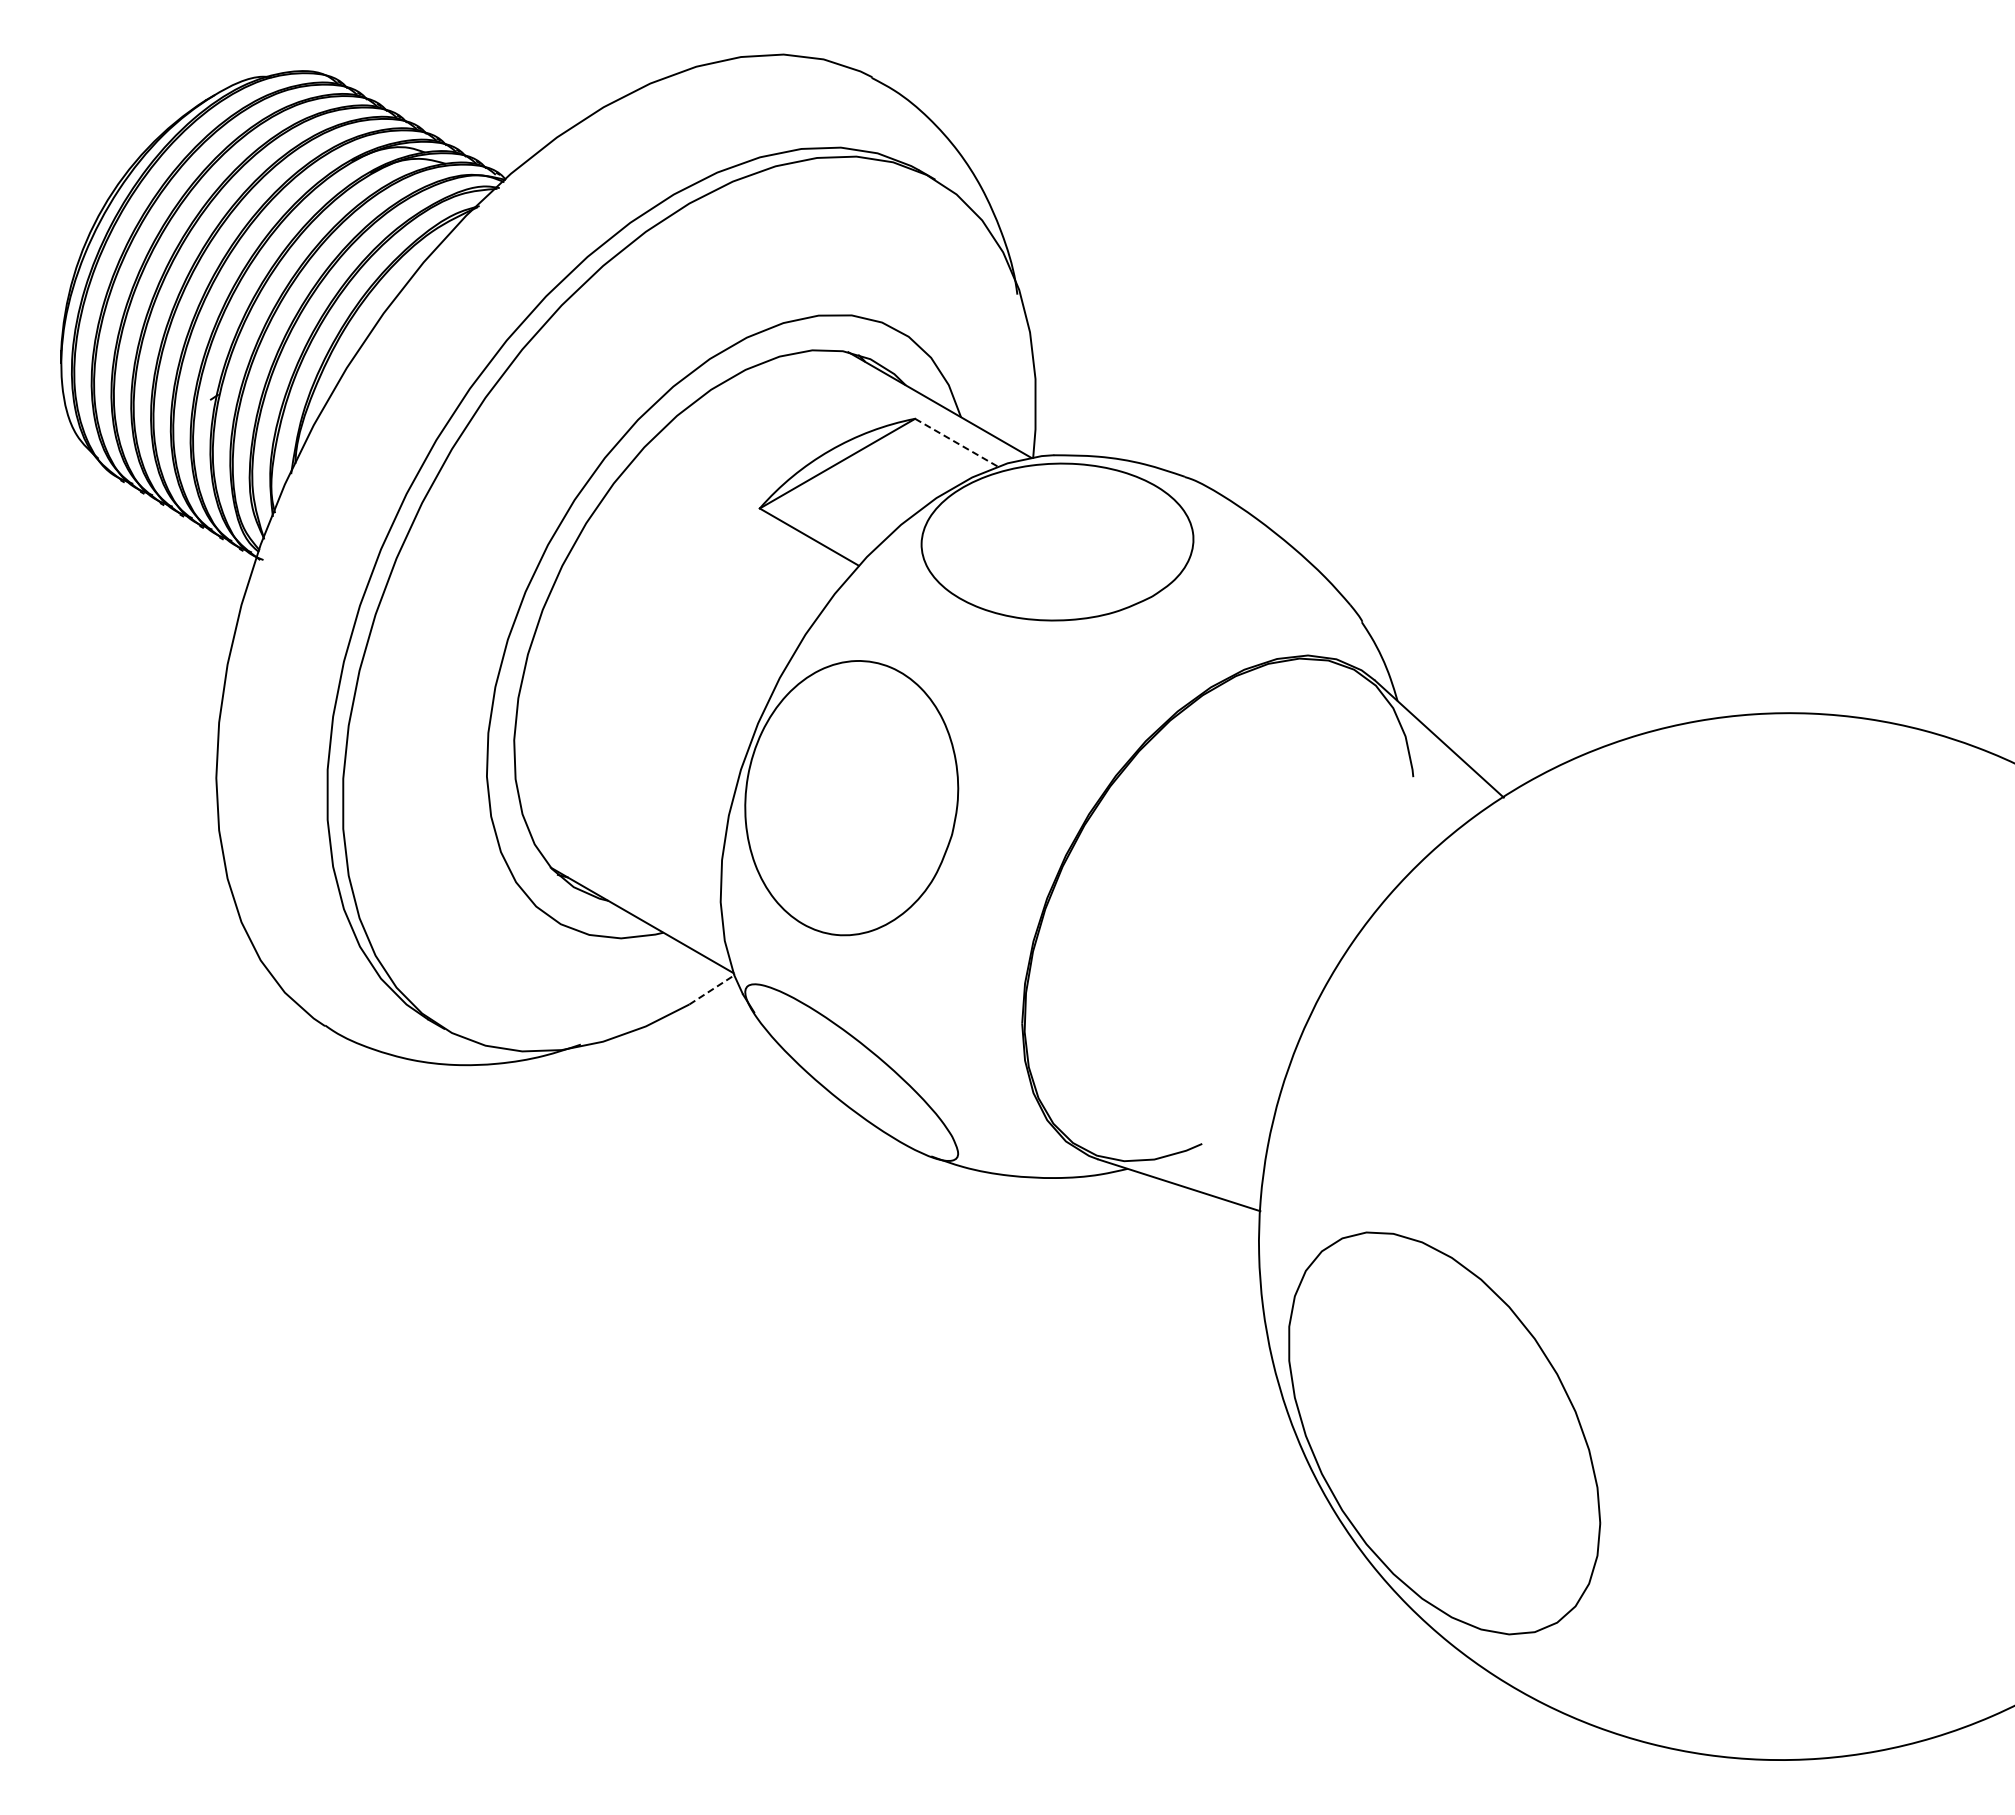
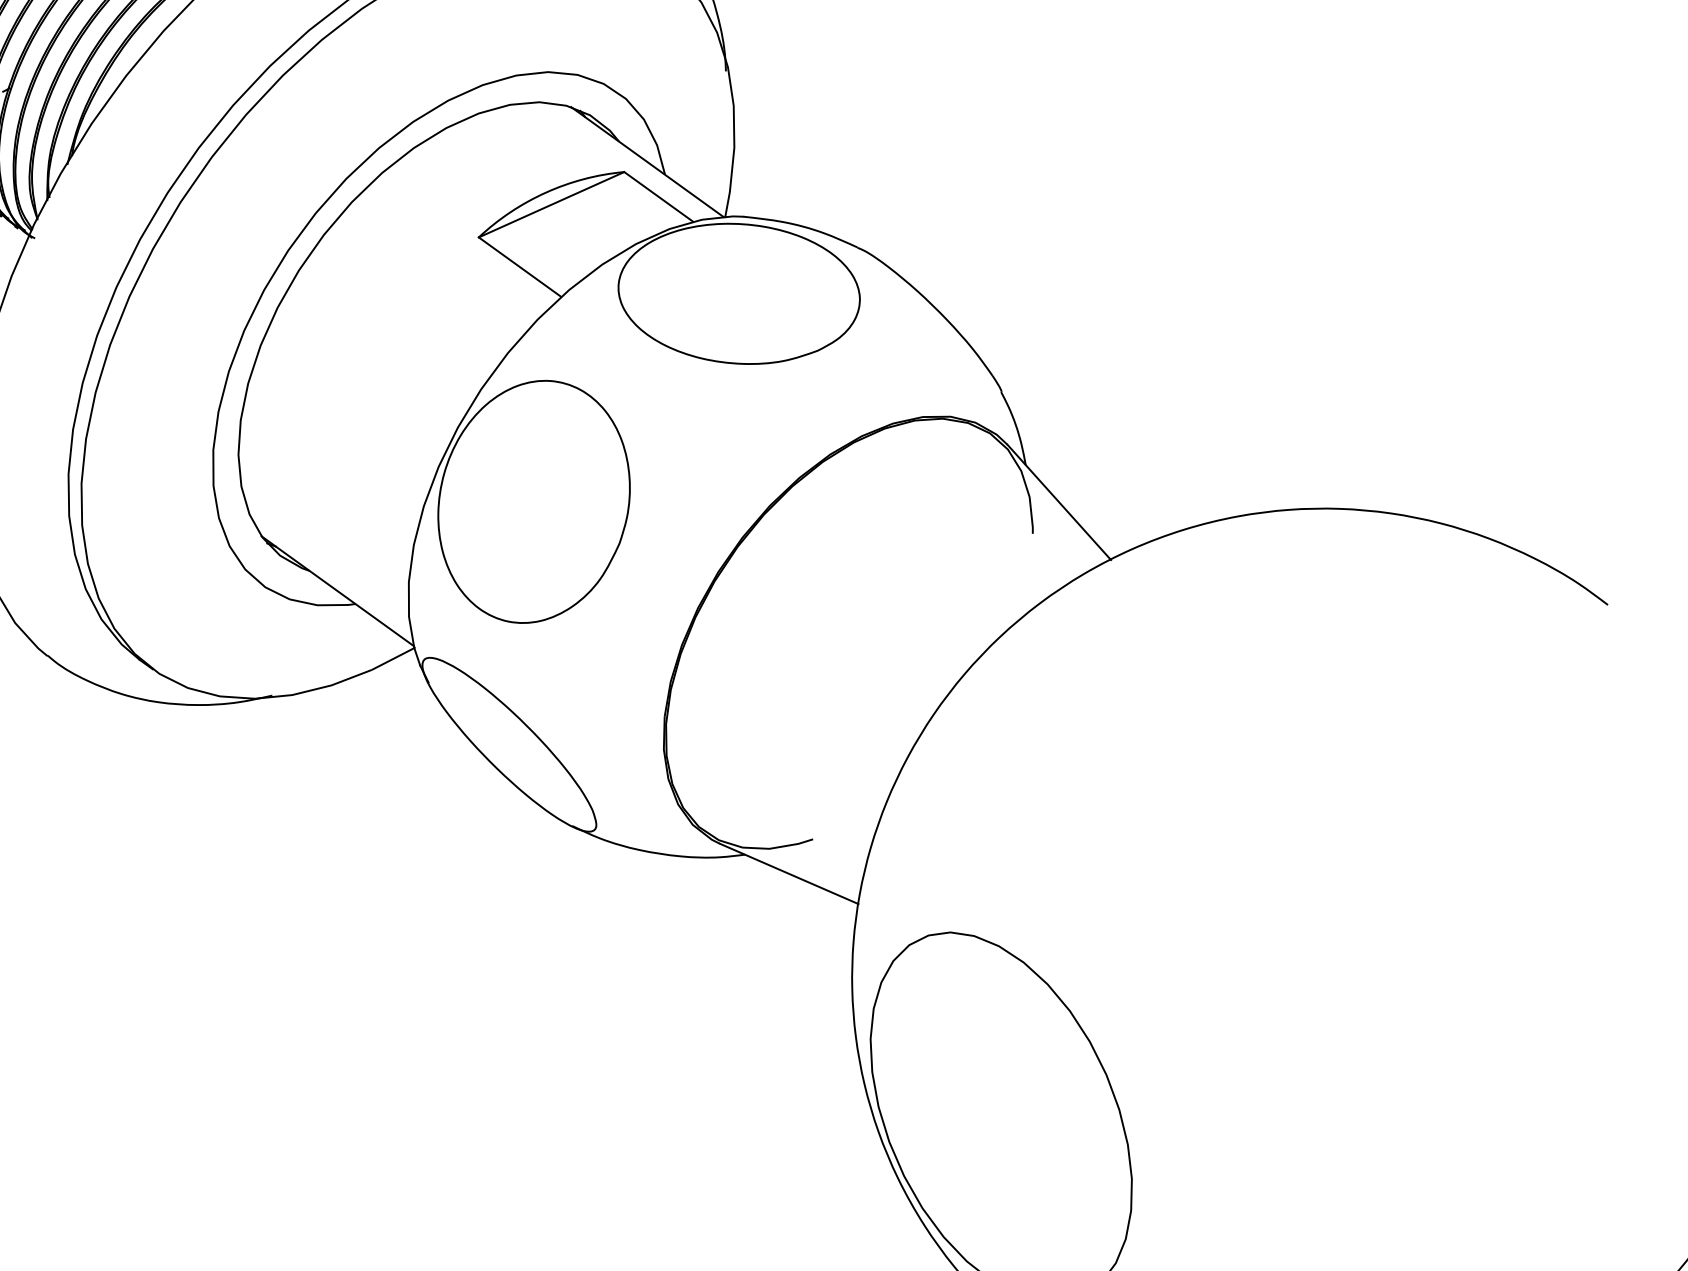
line: (956, 442) -> (658, 196), dashed -> solid
line: (713, 988) -> (394, 657), dashed -> solid

